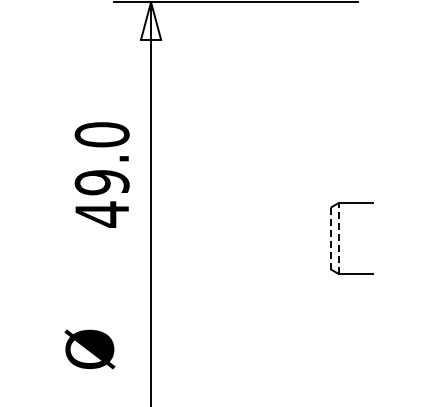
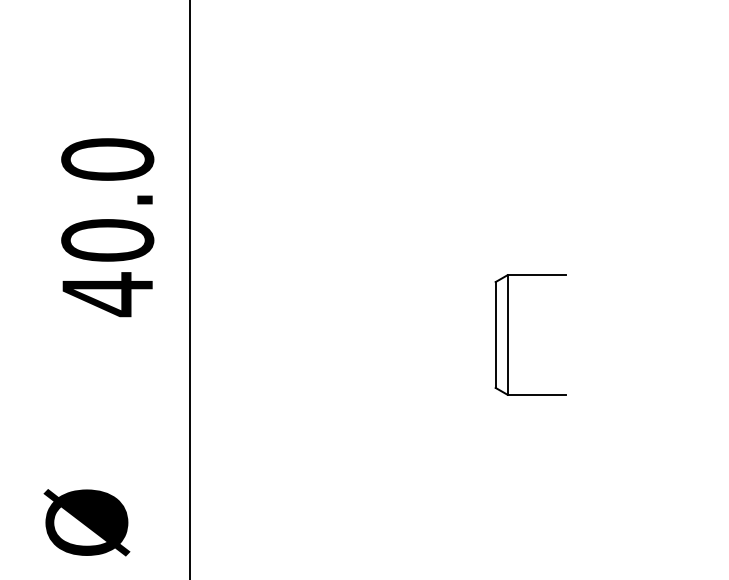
text: (101, 182) -> (106, 240), 49.0 -> 40.0
line: (331, 238) -> (495, 335), dashed -> solid
line: (338, 238) -> (507, 335), dashed -> solid

